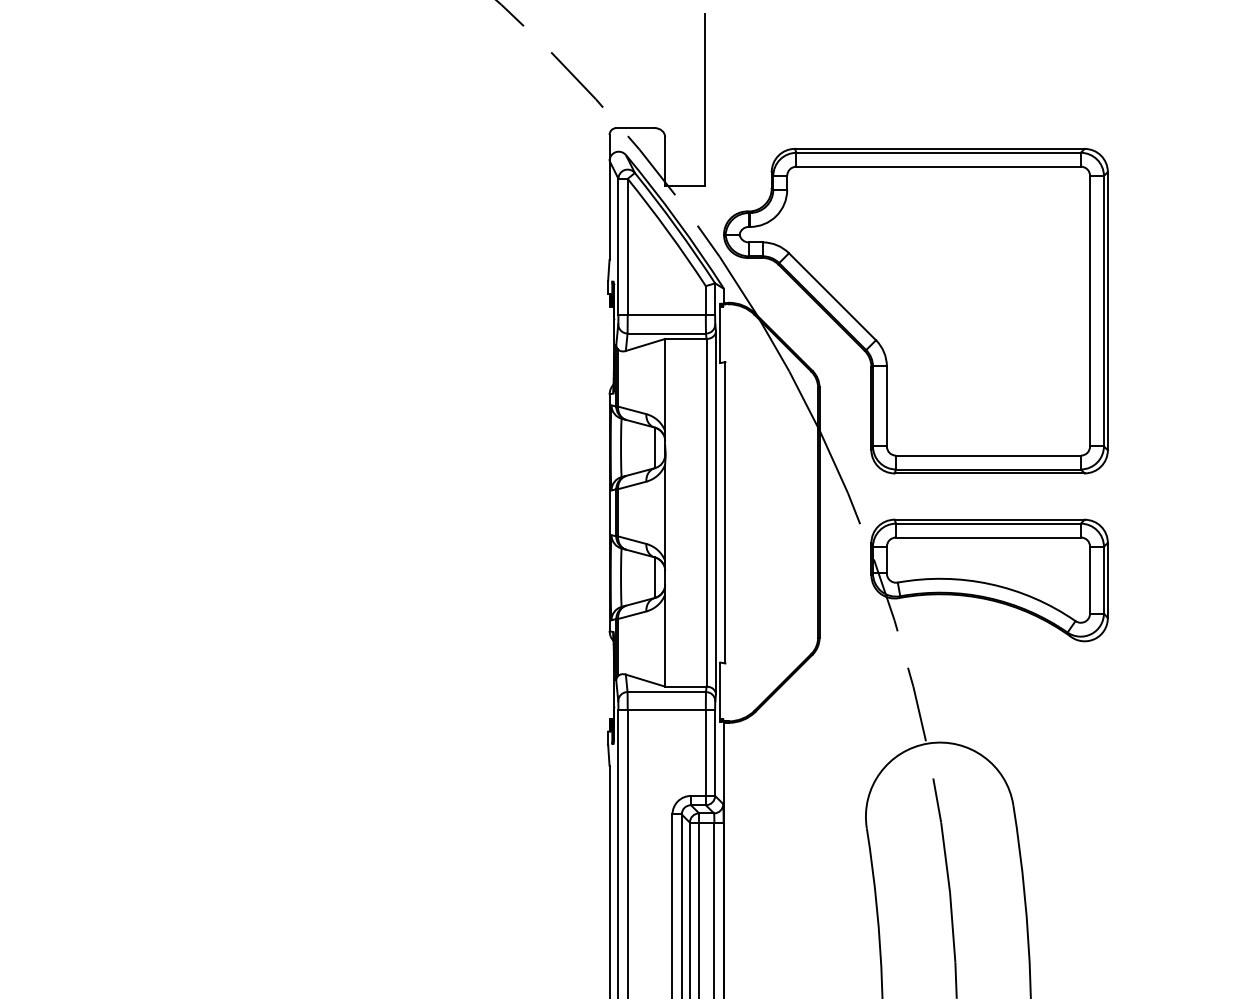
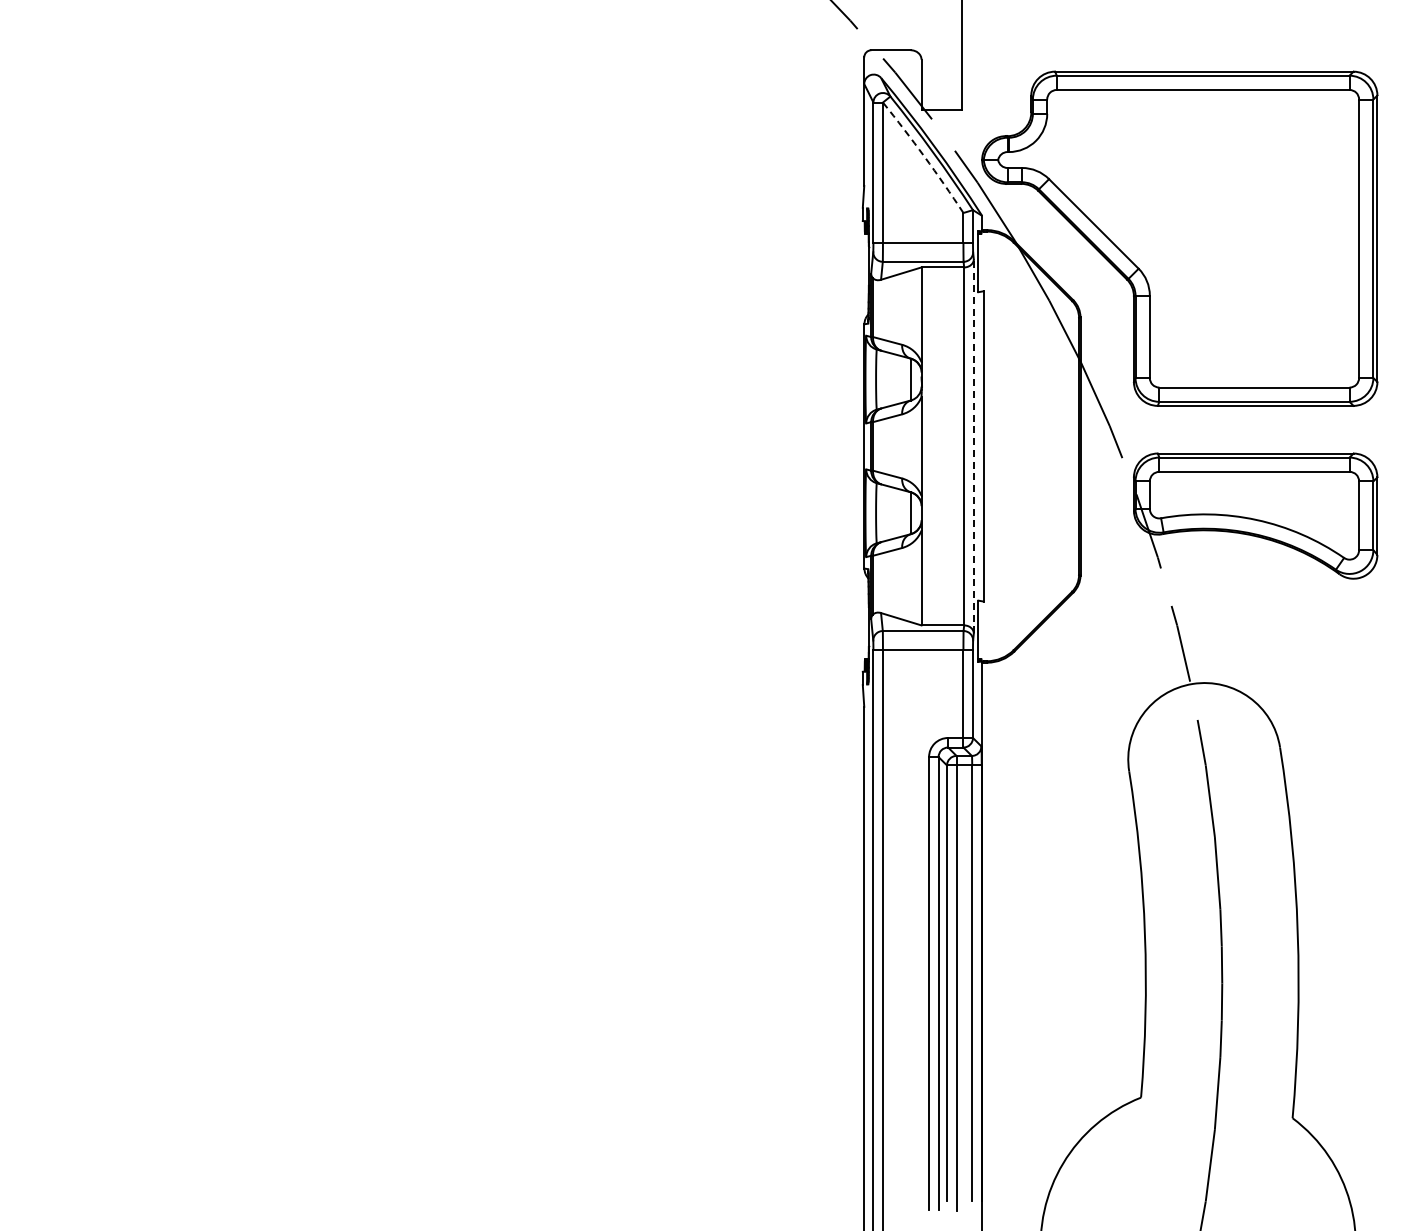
arc: (668, 231) -> (924, 156), solid -> dashed
line: (715, 511) -> (973, 445), solid -> dashed

